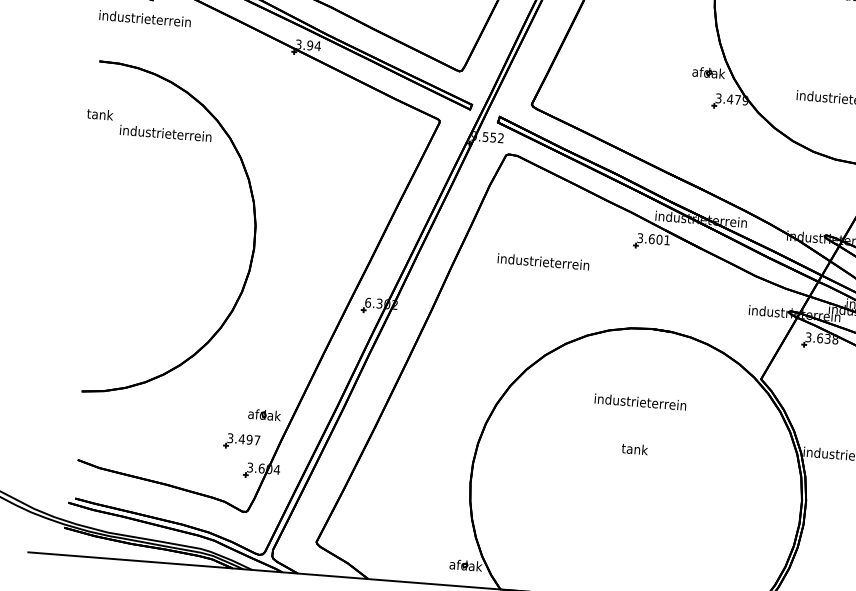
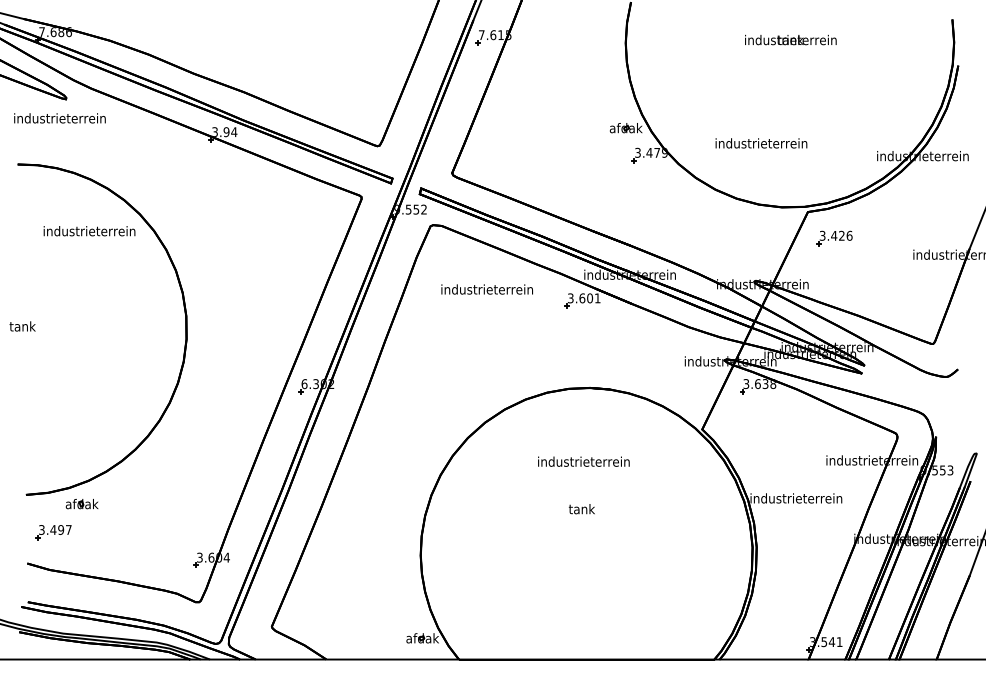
text: (100, 114) -> (22, 326), moved
text: (542, 261) -> (486, 289), moved
part: (263, 415) -> (81, 504), moved
part: (241, 441) -> (53, 532), moved

